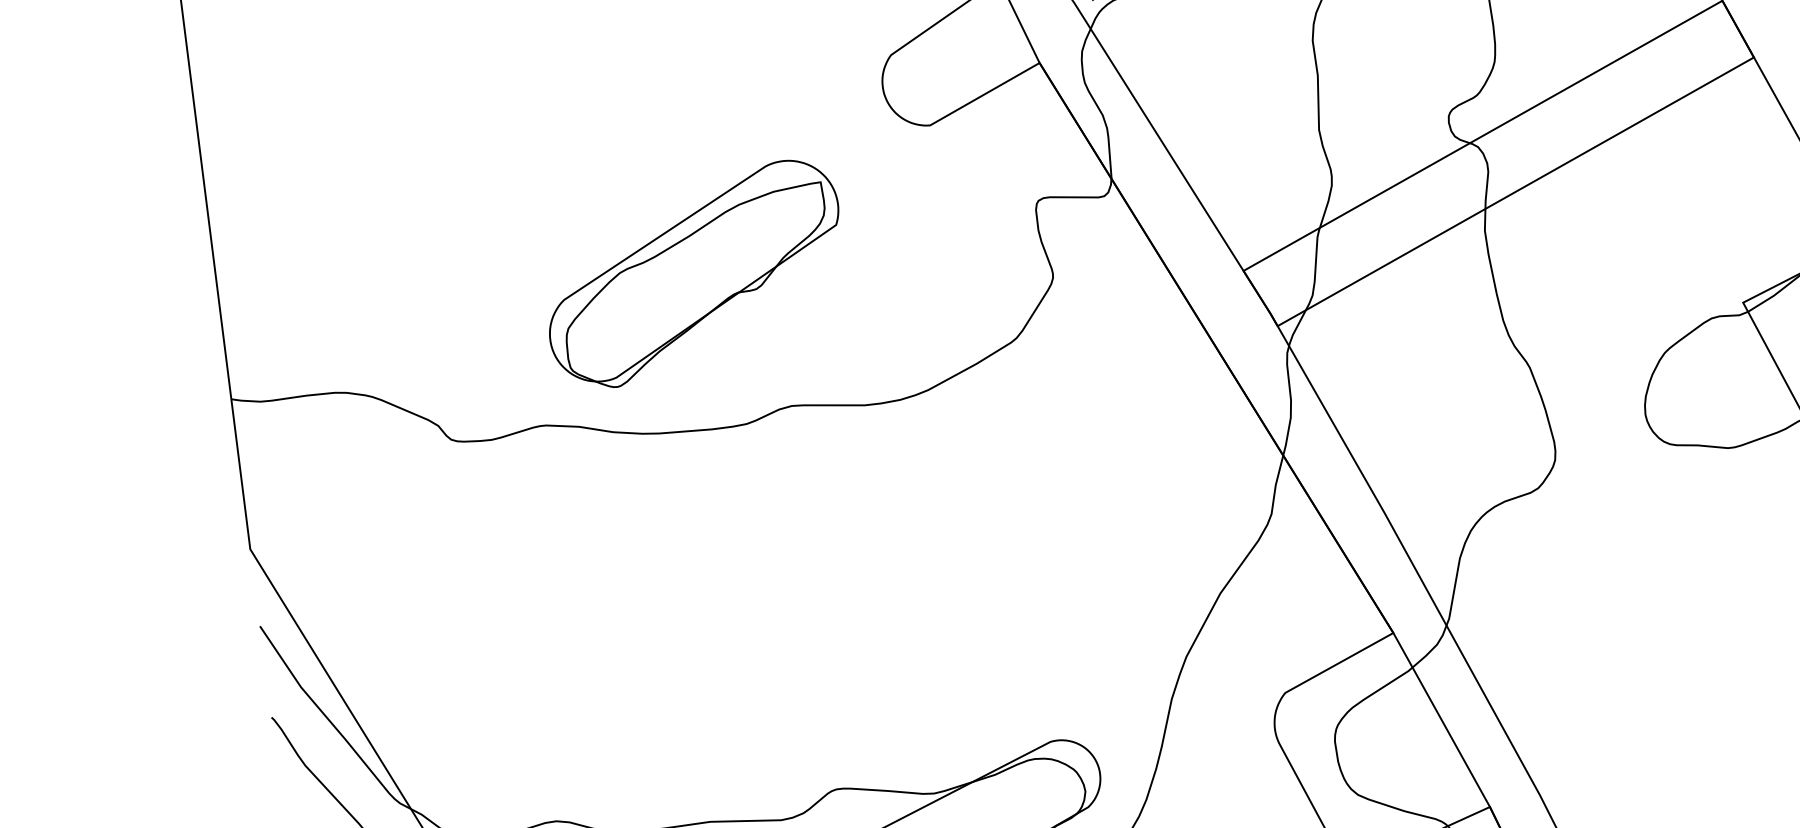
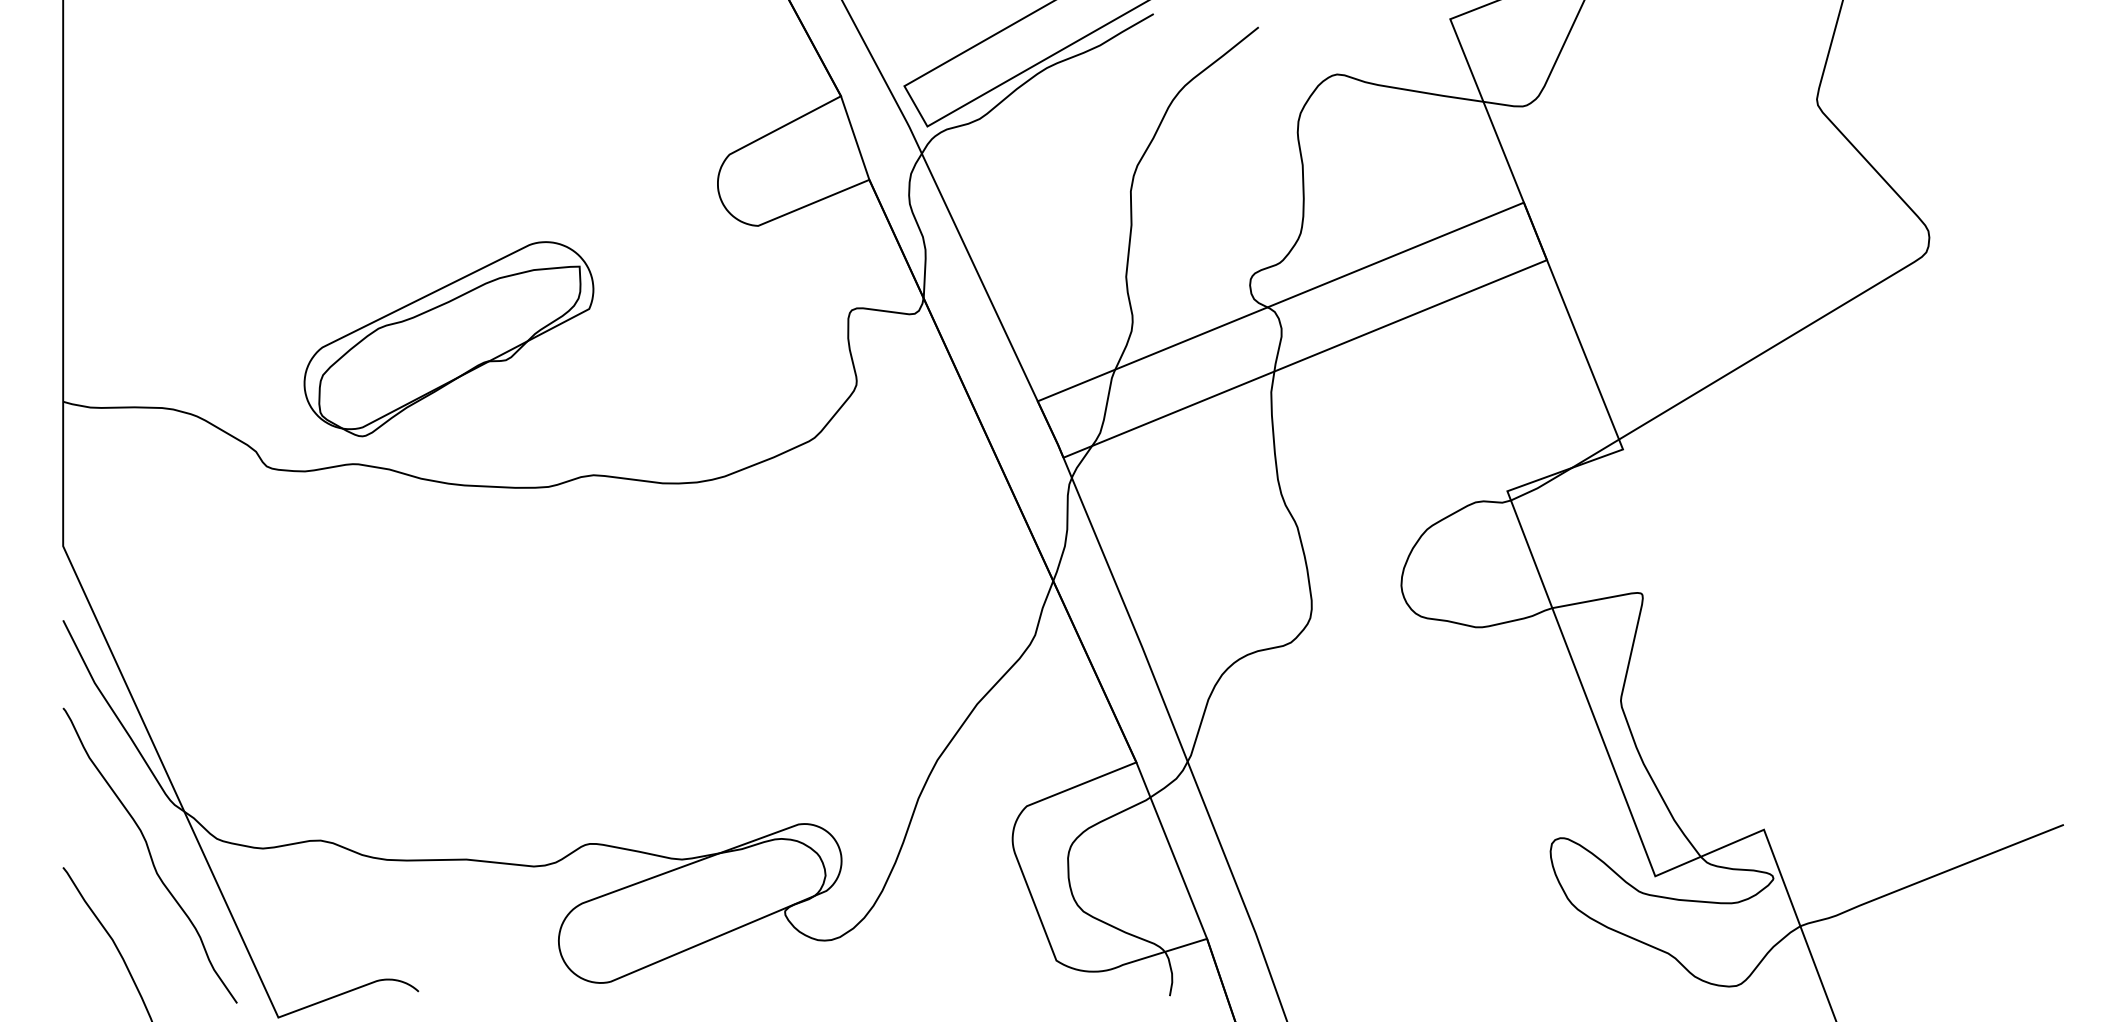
part: (694, 275) -> (448, 339), moved

